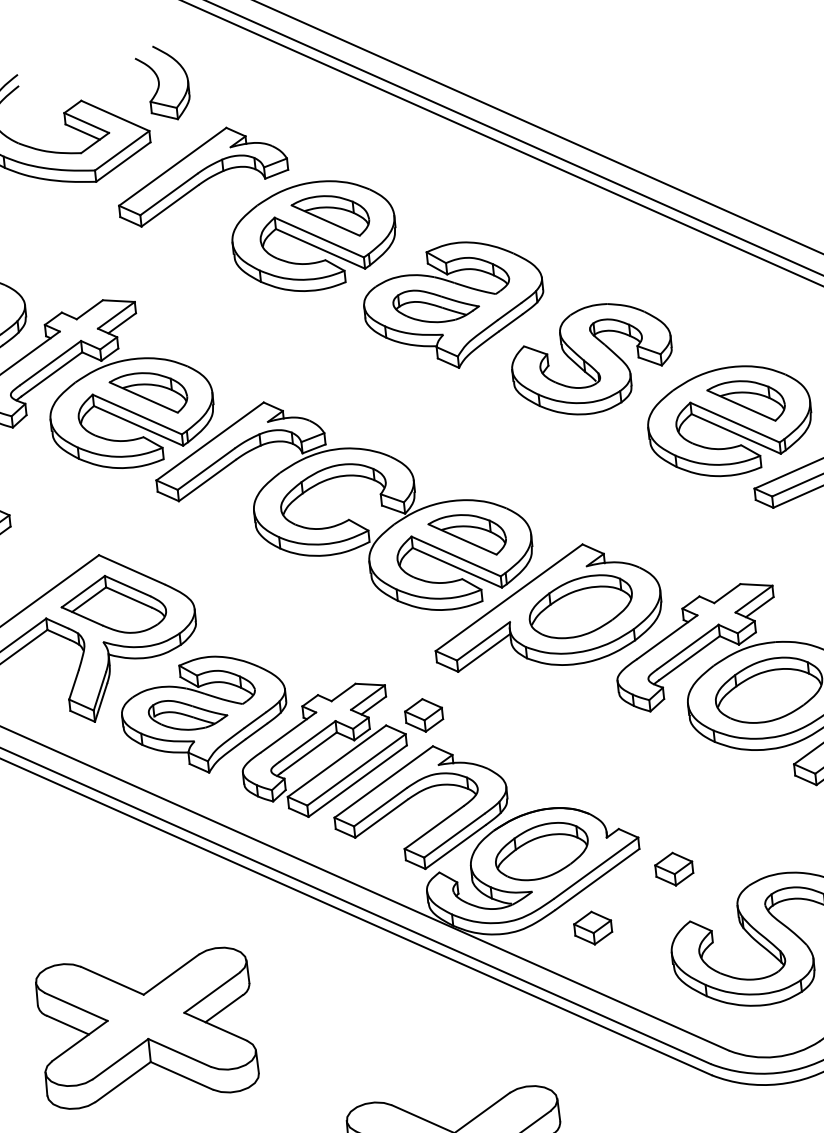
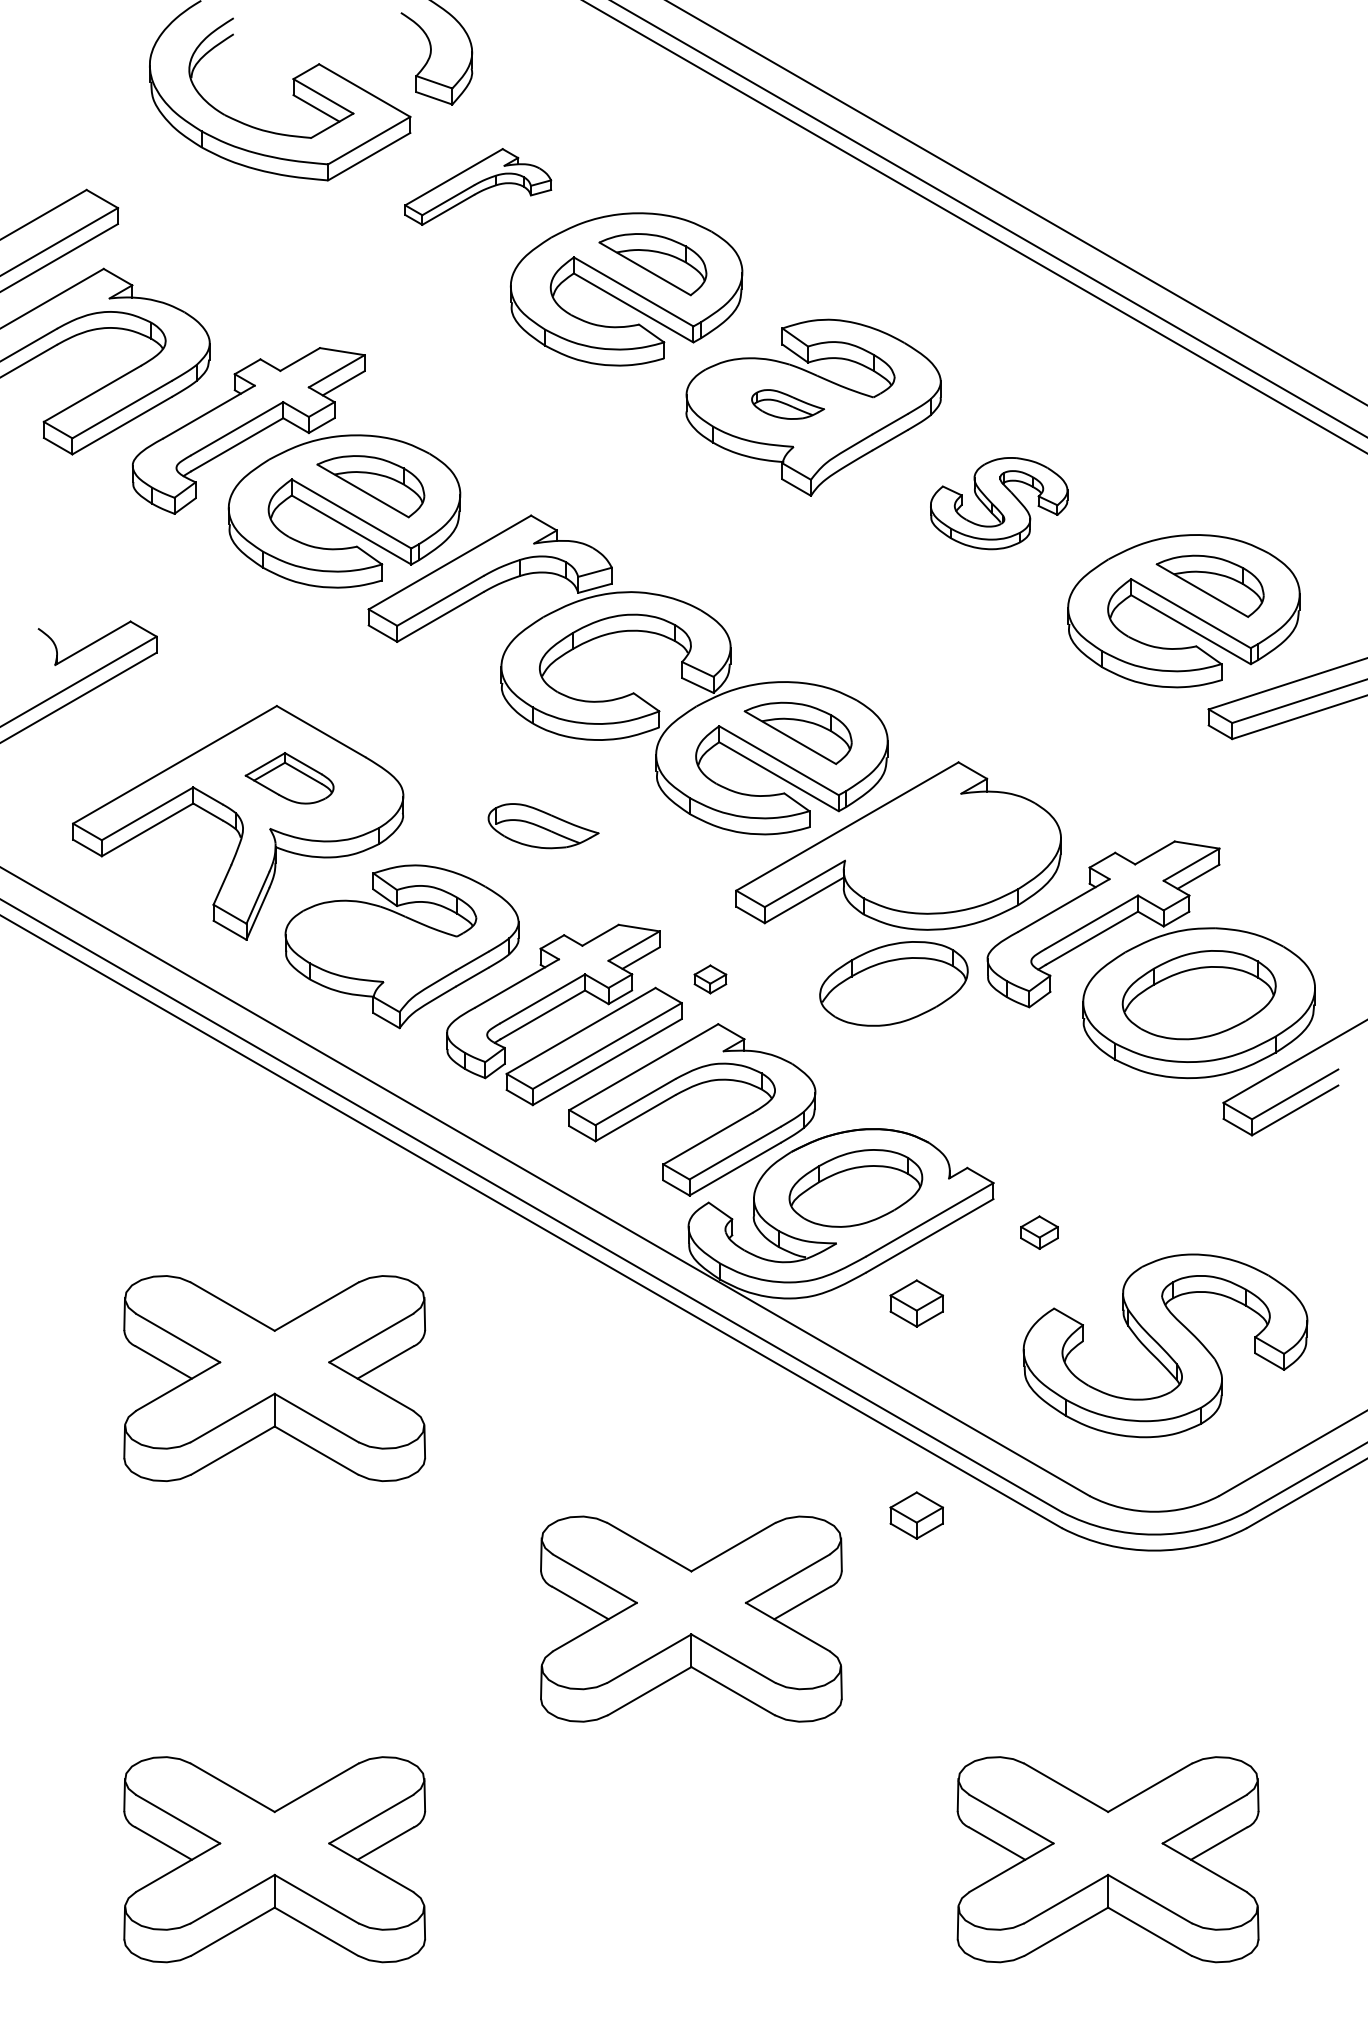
part: (201, 175) -> (477, 186), size x0.6
part: (435, 305) -> (787, 404), size x0.6
part: (591, 359) -> (998, 503), size x0.6
part: (113, 605) -> (289, 778), size x0.6
part: (580, 606) -> (893, 983), moved
part: (188, 714) -> (543, 826), moved
part: (424, 715) -> (710, 979), size x0.6
part: (674, 869) -> (1039, 1232), size x0.7
part: (608, 1077) -> (916, 1515), added

